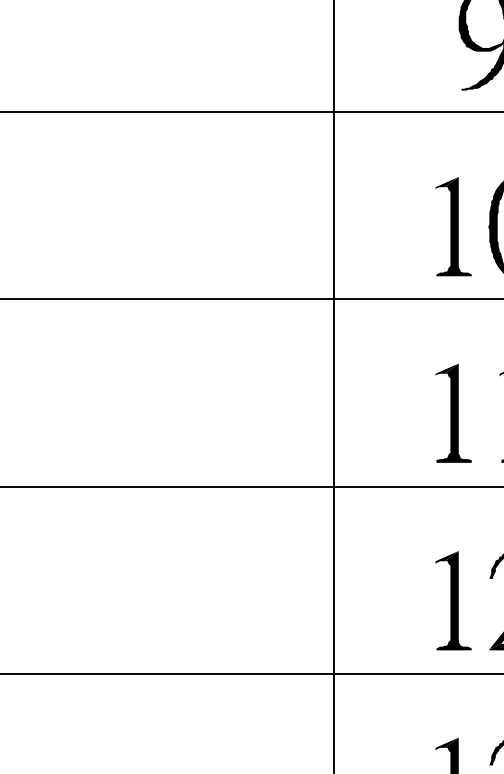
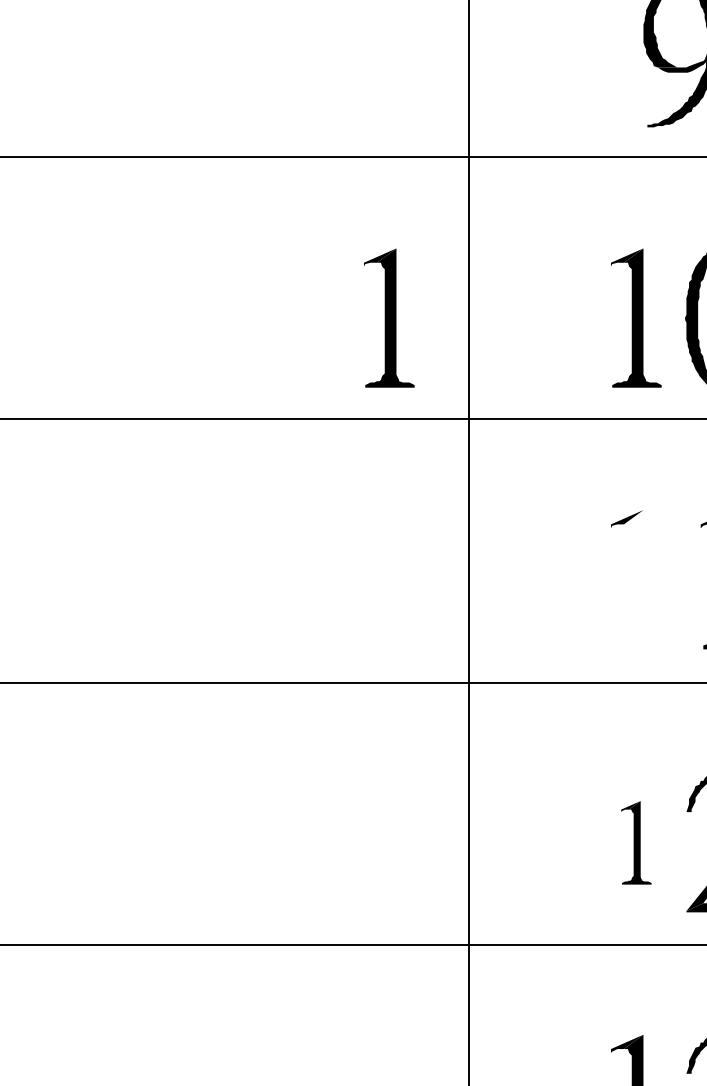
part: (277, 226) -> (389, 317), added
fill: (453, 413) -> (636, 579), removed
part: (453, 600) -> (636, 842), size x0.6

